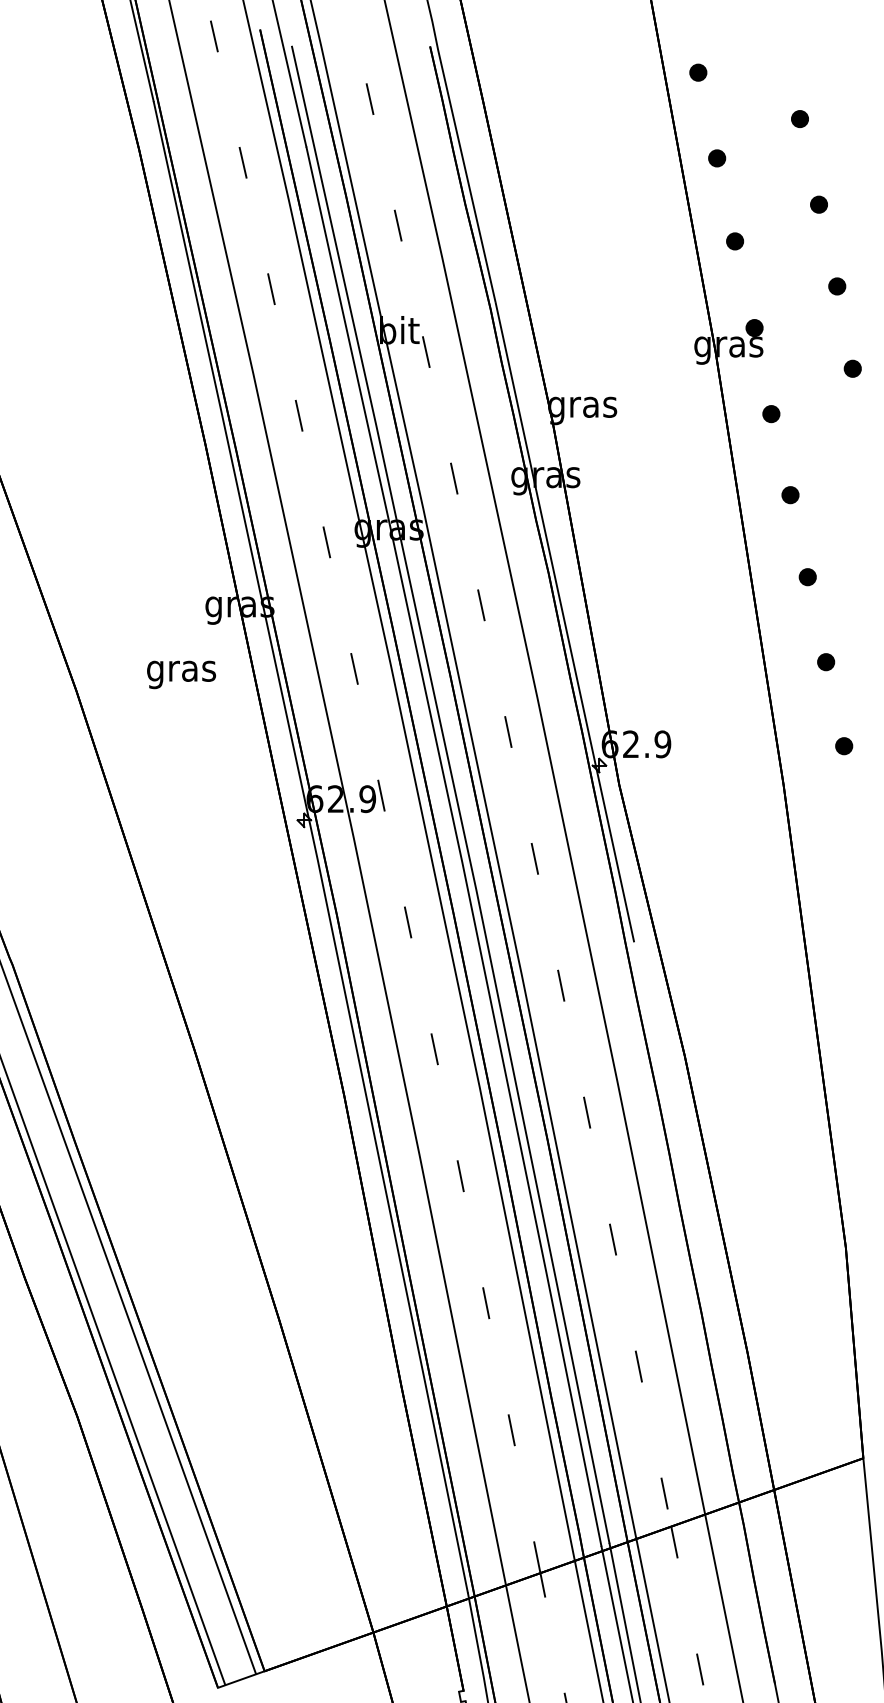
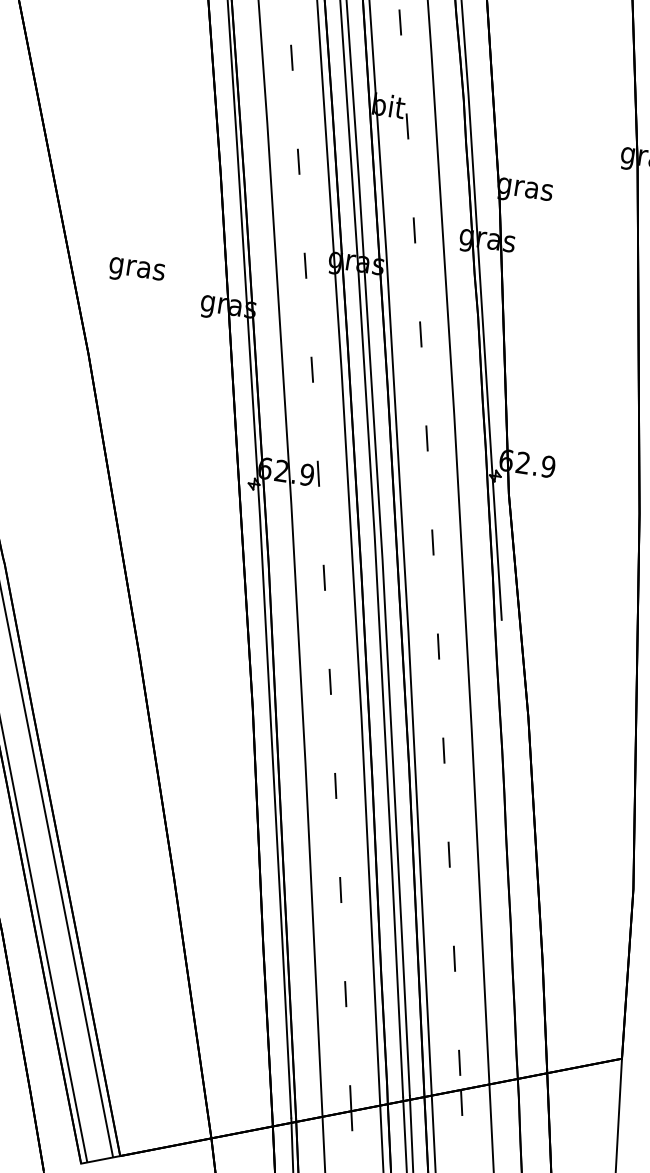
text: (181, 674) -> (136, 271), moved

